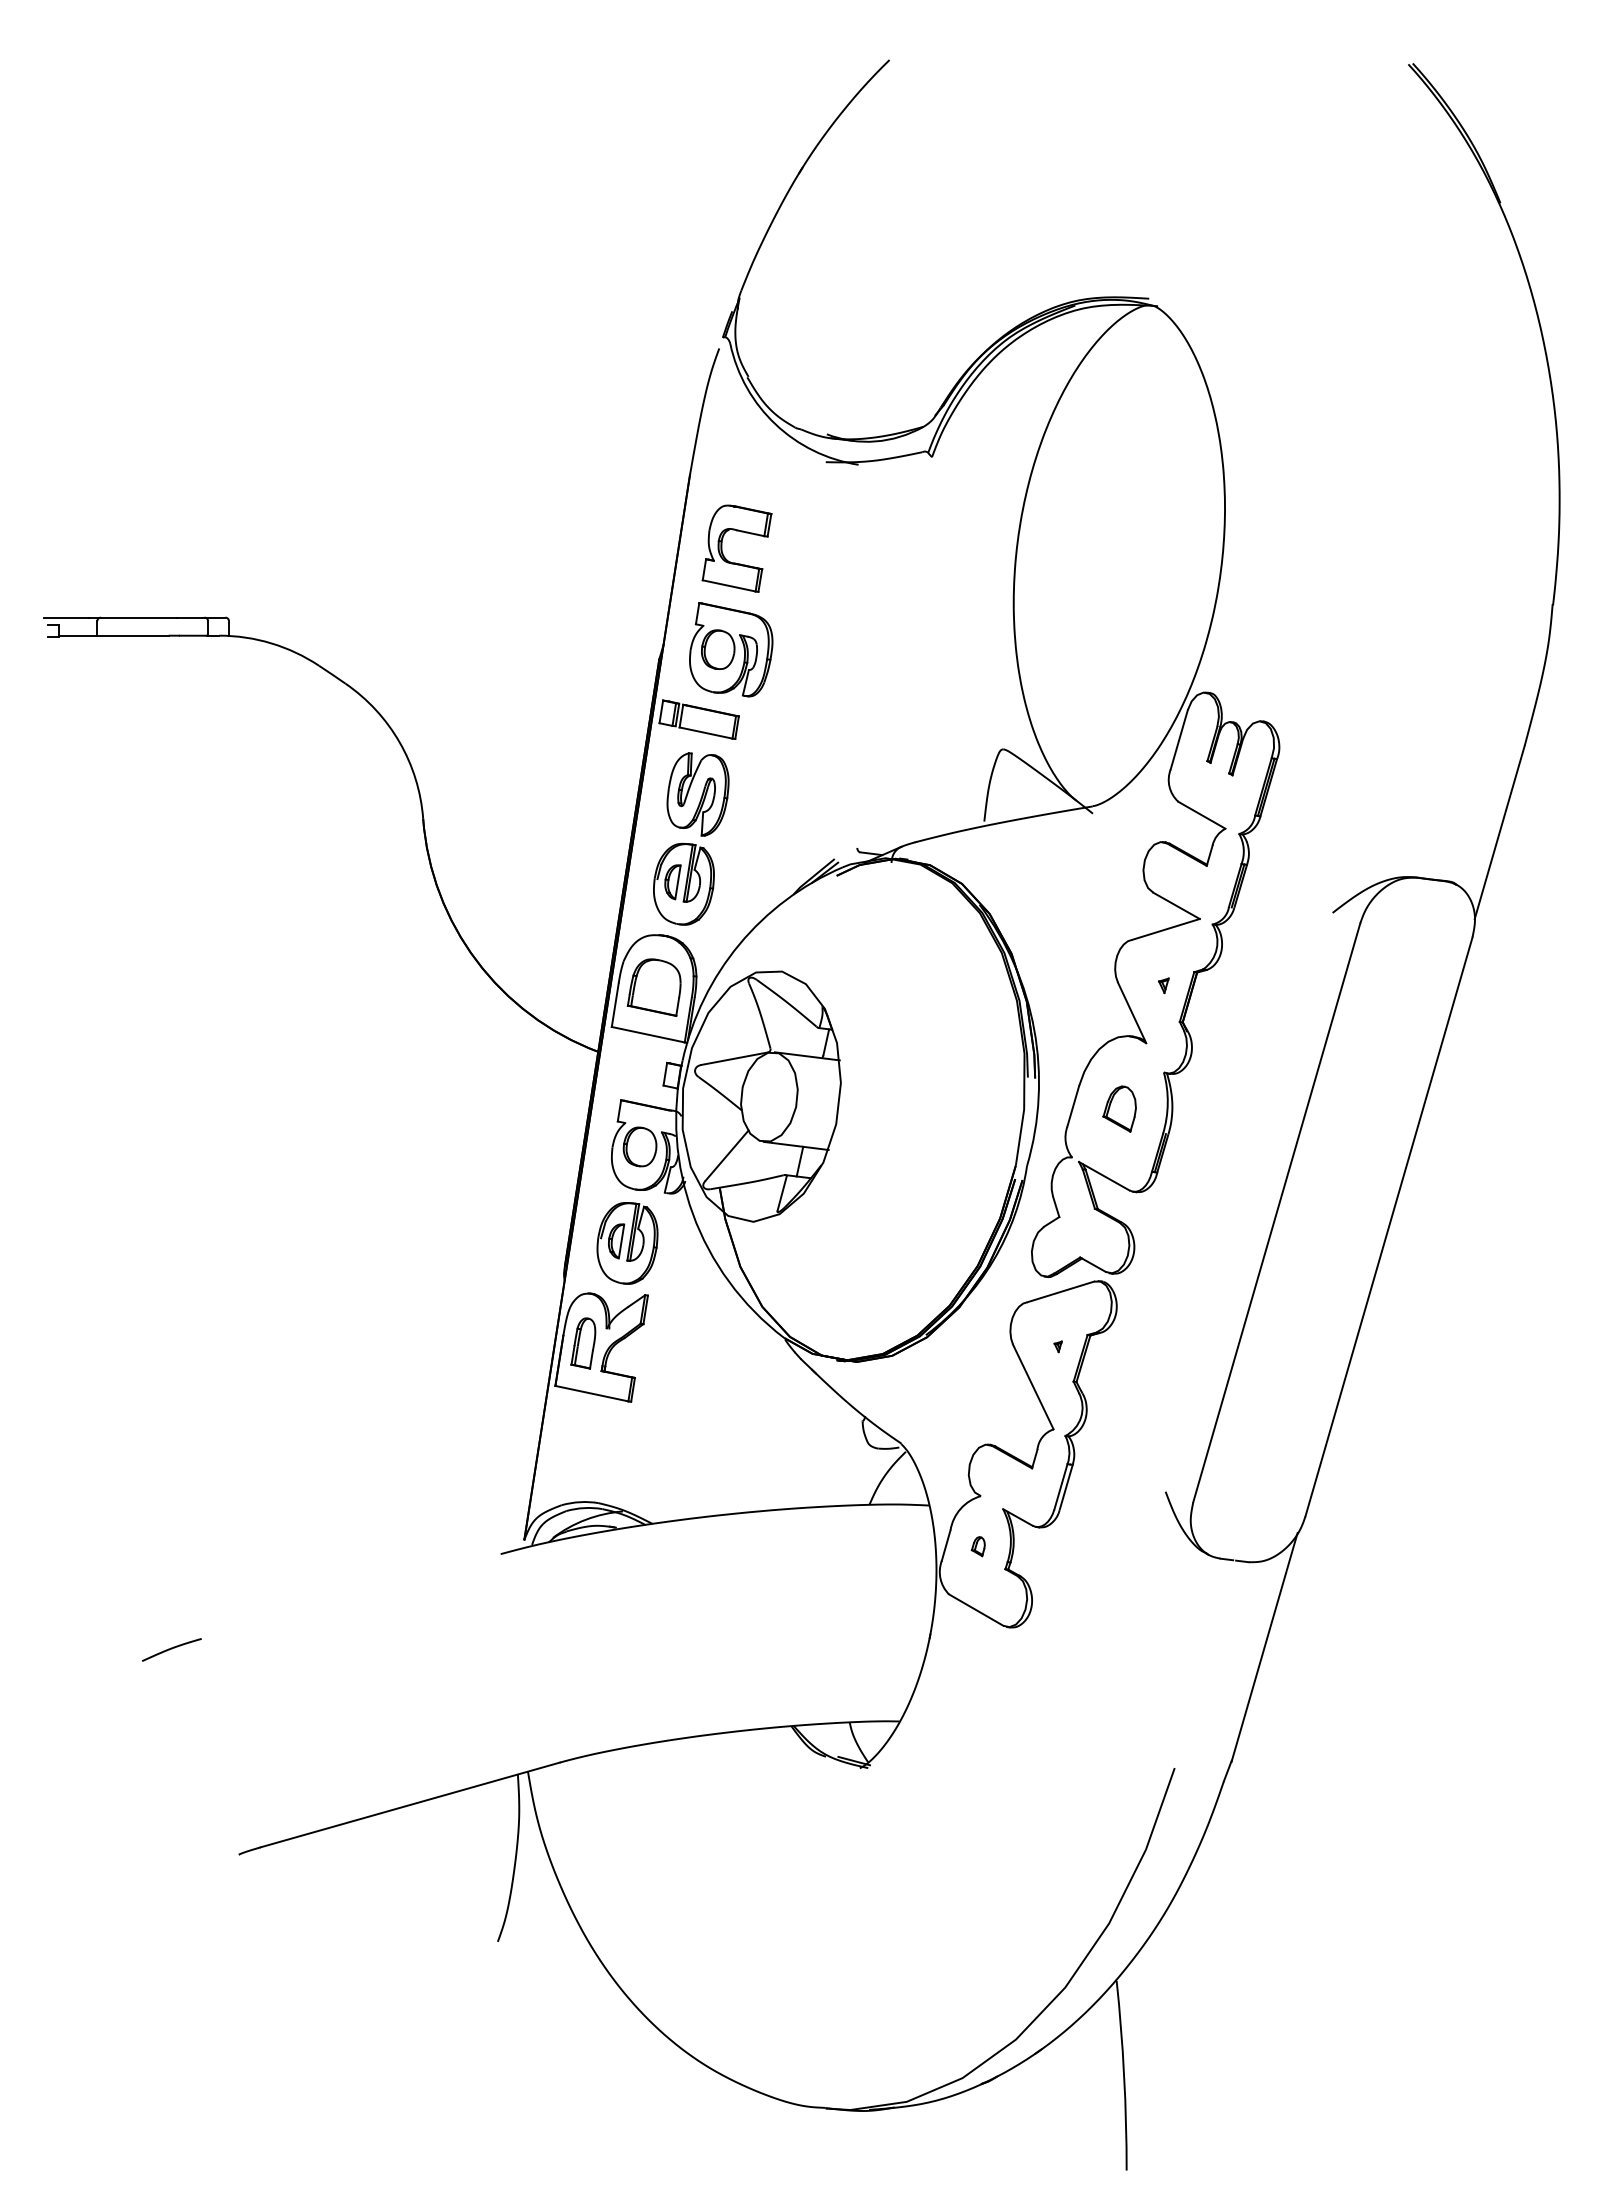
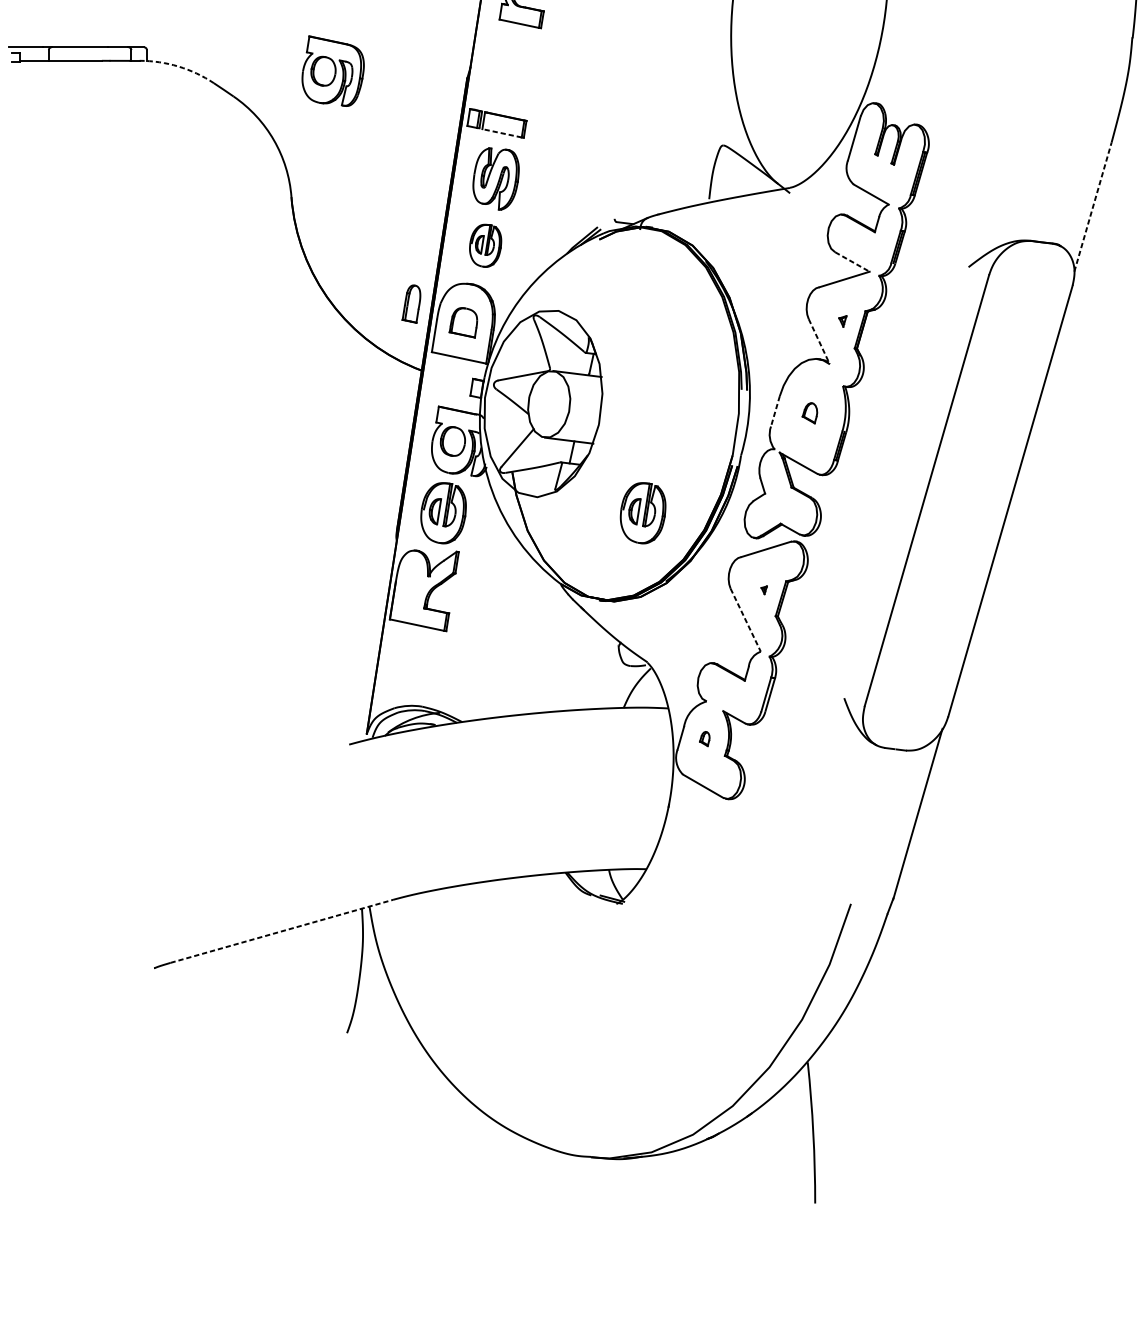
arc: (271, 643) -> (178, 66), solid -> dashed
part: (731, 649) -> (333, 71), moved
line: (705, 732) -> (501, 132), solid -> dashed
line: (1499, 831) -> (1092, 206), solid -> dashed
part: (683, 883) -> (485, 245), size x0.7
line: (1176, 905) -> (852, 261), solid -> dashed
part: (653, 987) -> (462, 322), size x0.7
line: (1132, 1013) -> (819, 342), solid -> dashed
line: (1073, 1106) -> (775, 411), solid -> dashed
part: (1119, 1108) -> (809, 412), size x0.6
part: (895, 1243) -> (643, 513), added
part: (583, 1343) -> (411, 304), moved
line: (1033, 1387) -> (745, 620), solid -> dashed
curve: (171, 1649) -> (104, 815), removed
line: (410, 1804) -> (282, 931), solid -> dashed

